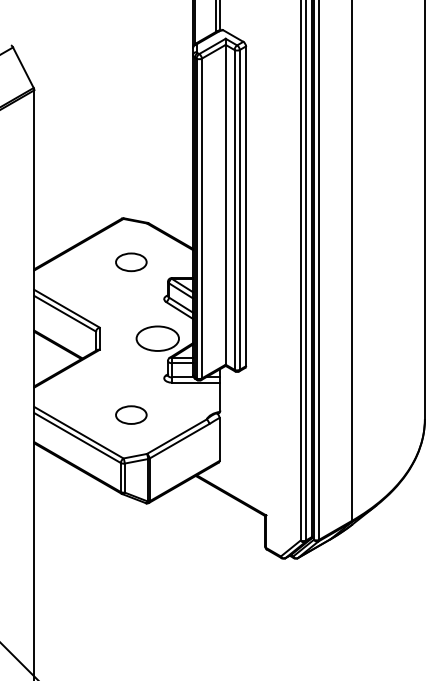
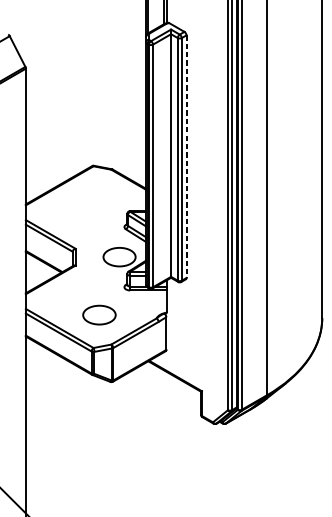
line: (246, 206) -> (186, 156), solid -> dashed
part: (131, 262) -> (99, 199), removed
part: (131, 414) -> (99, 314), size x1.4

